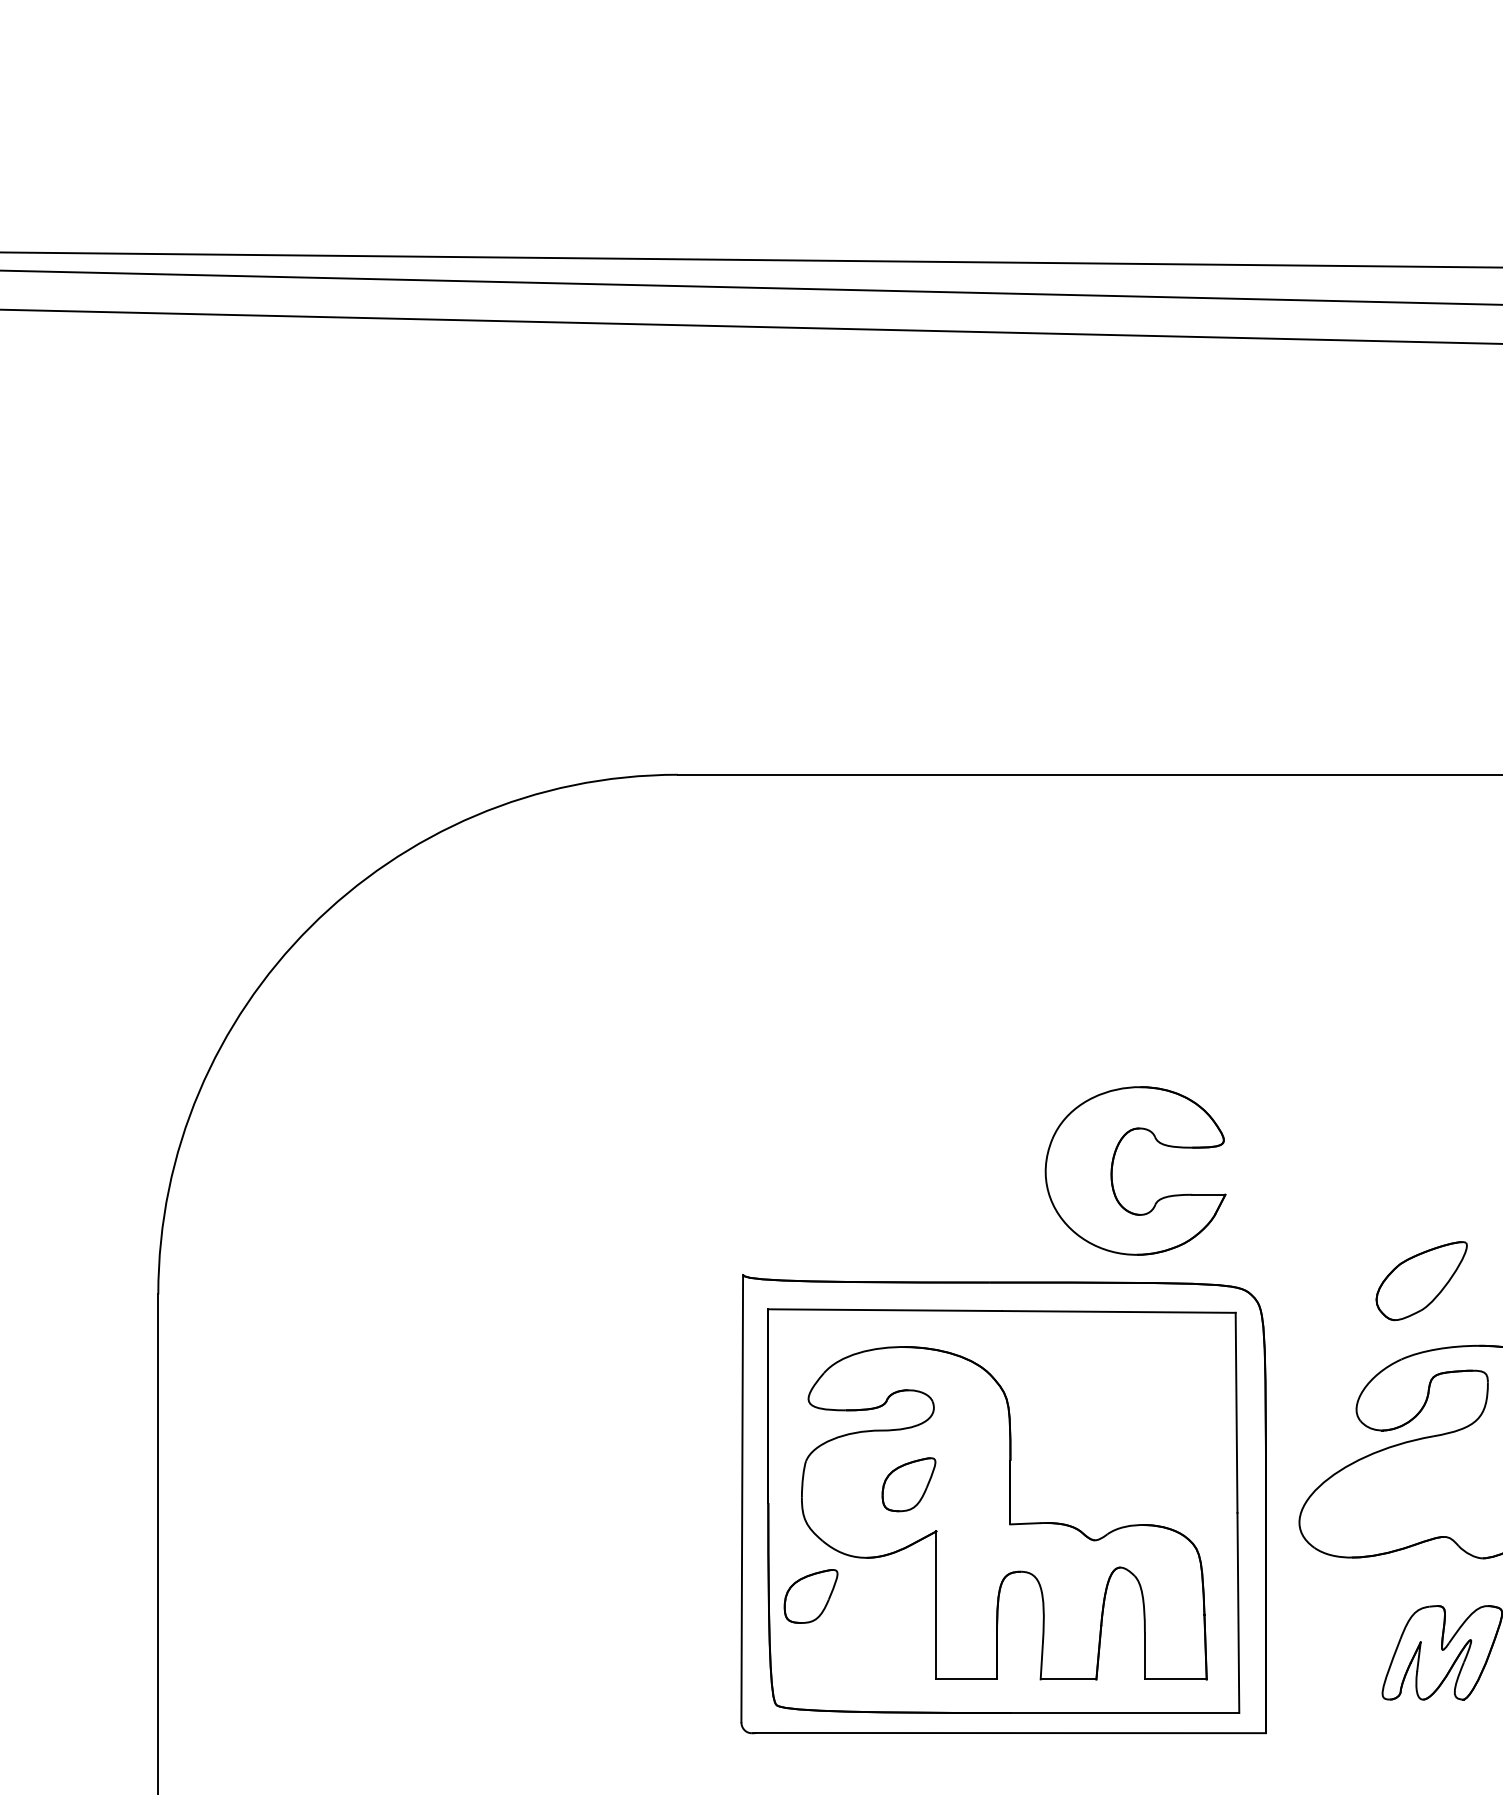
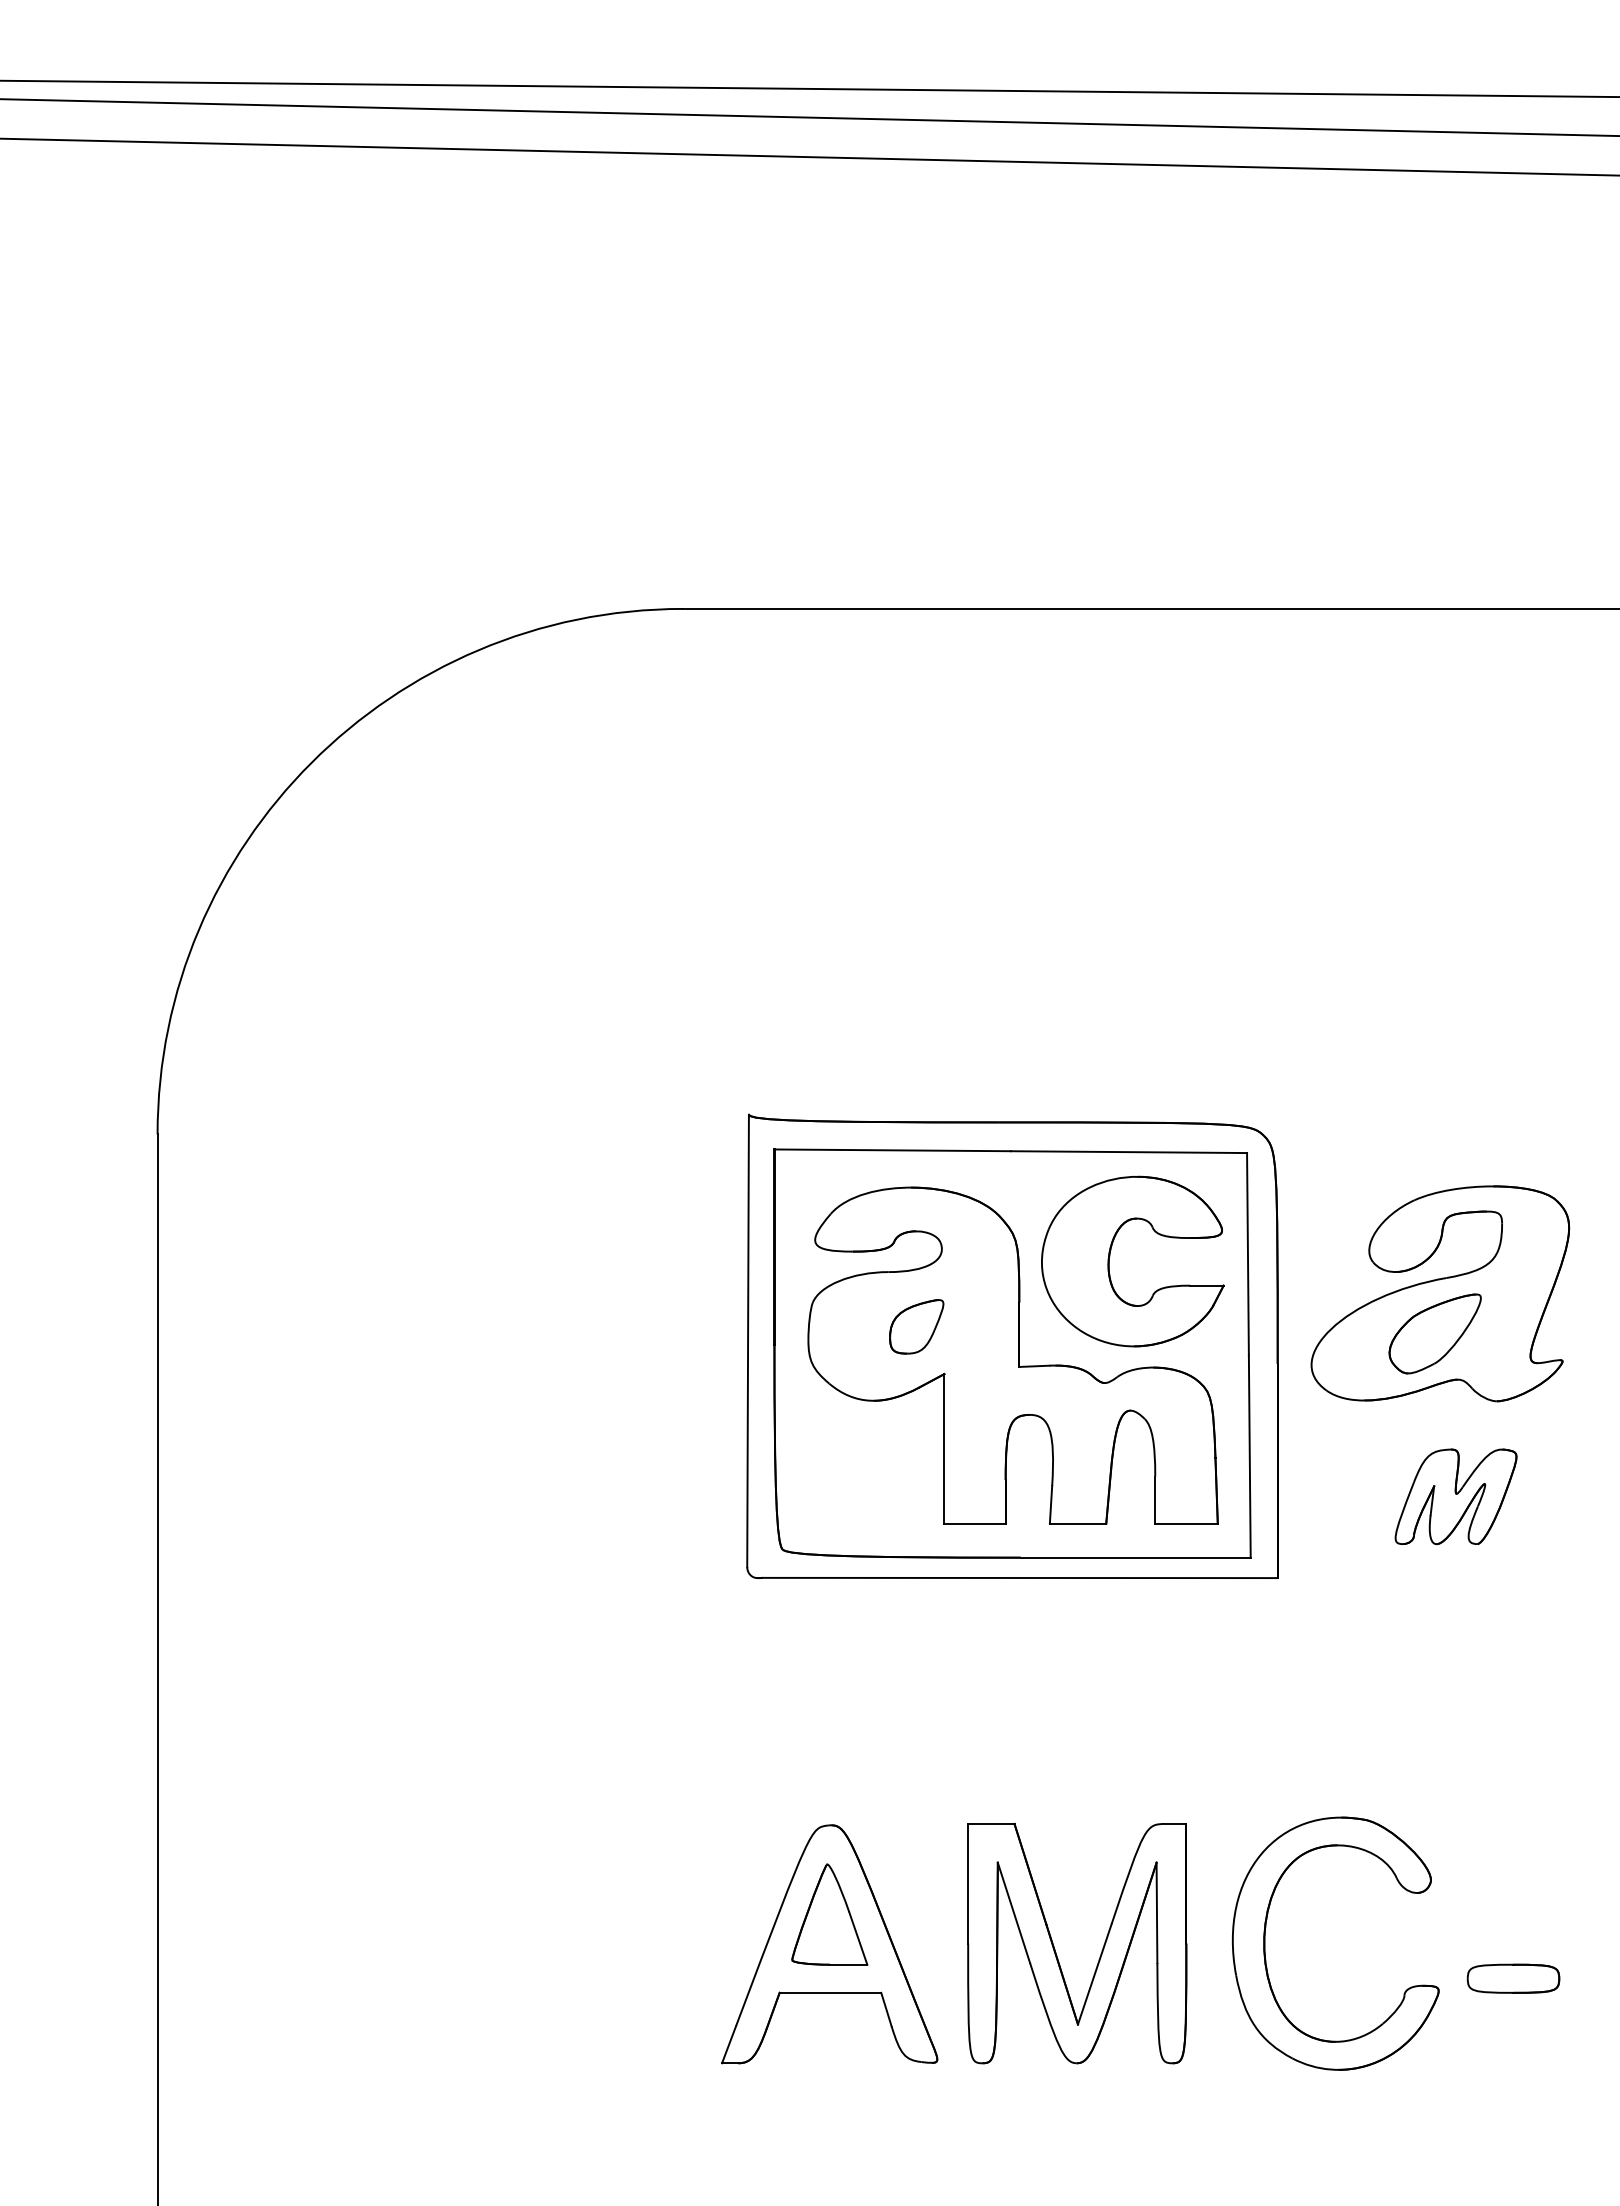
part: (1113, 1165) -> (1110, 1256), moved
part: (1421, 1280) -> (1434, 1333), moved
part: (810, 1596) -> (817, 1439), removed

